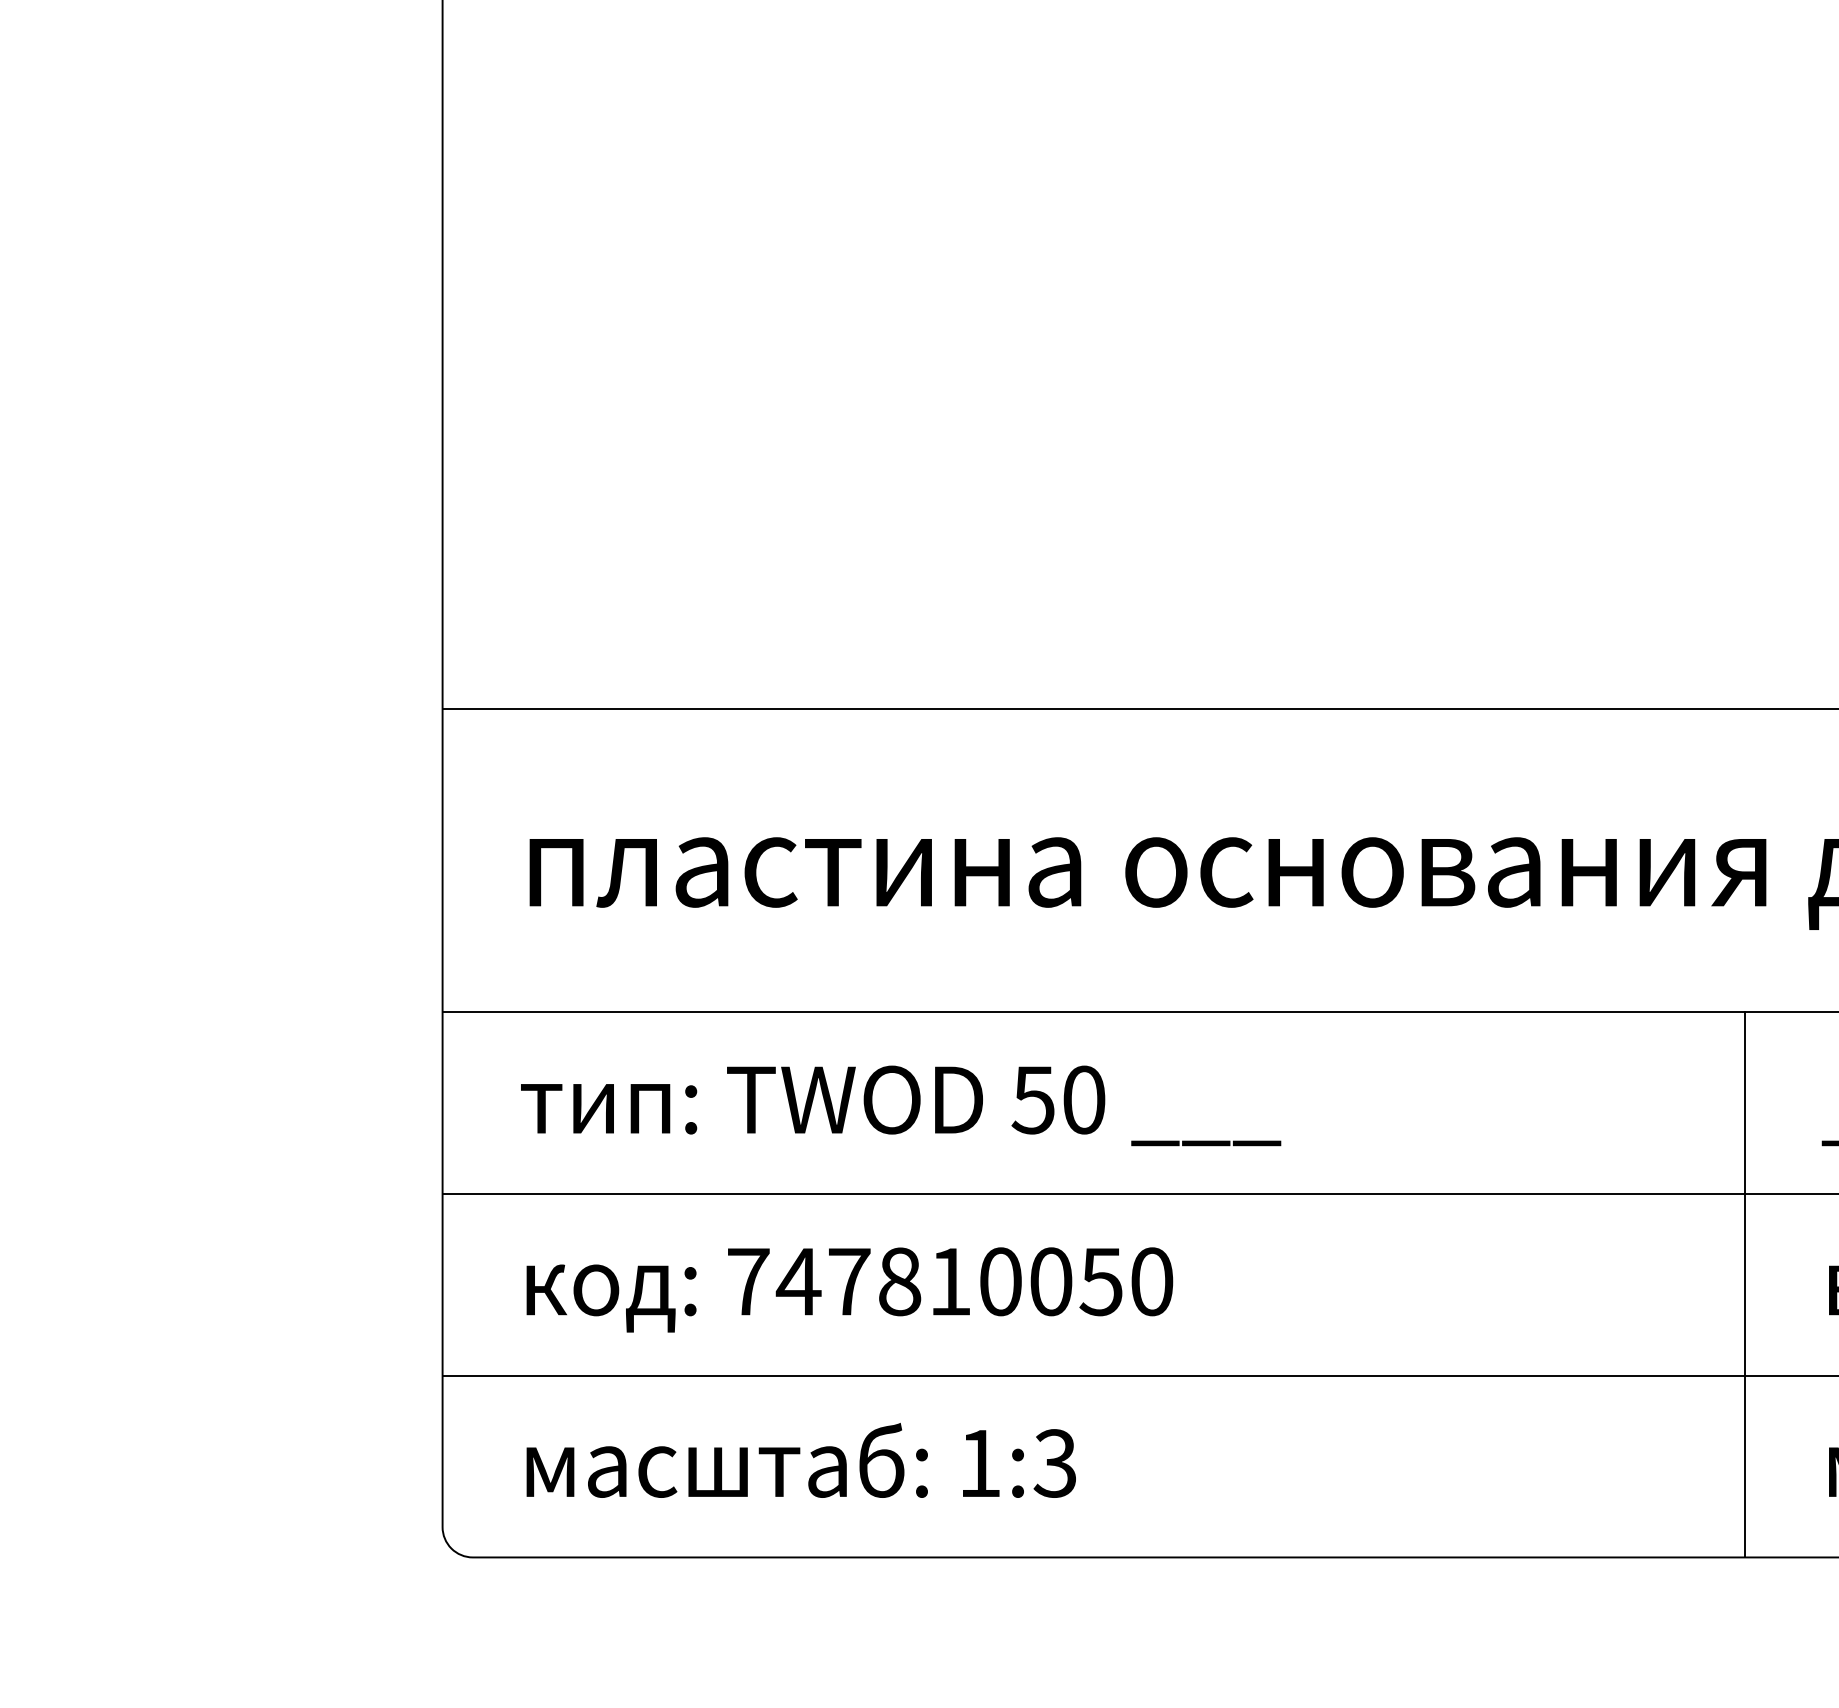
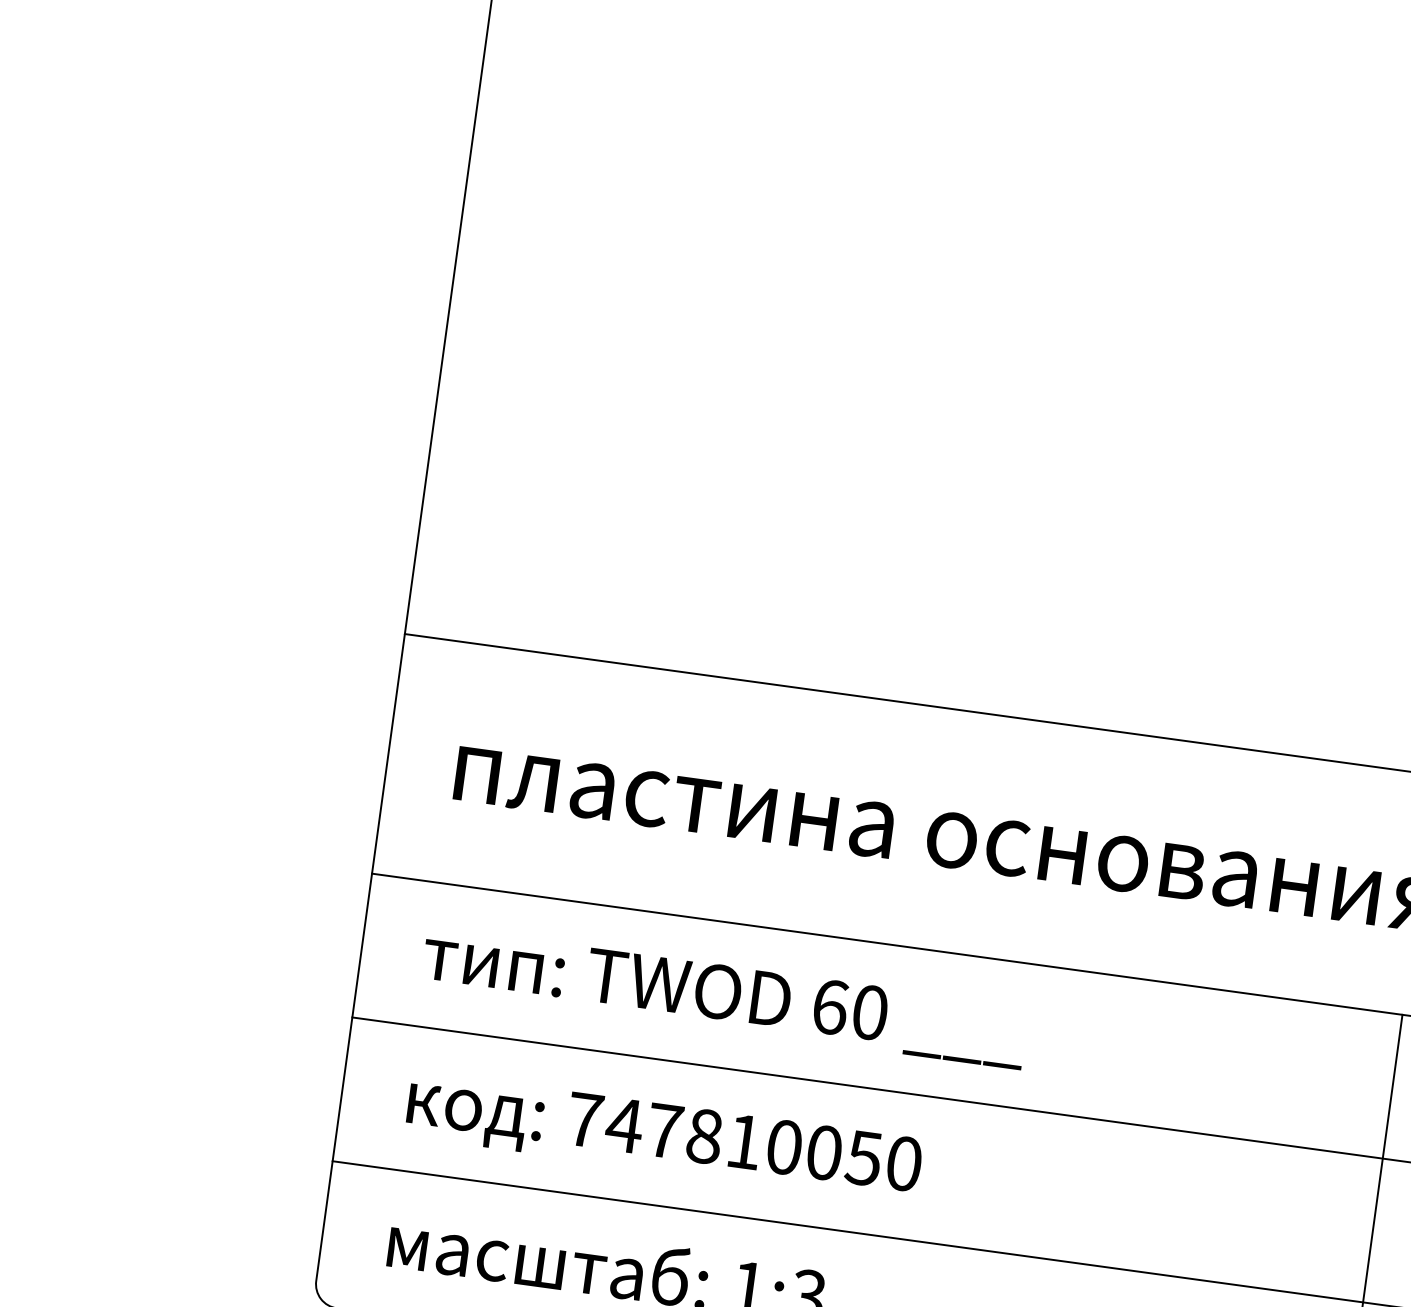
text: (1033, 1099) -> (830, 1006), 50 -> 60

